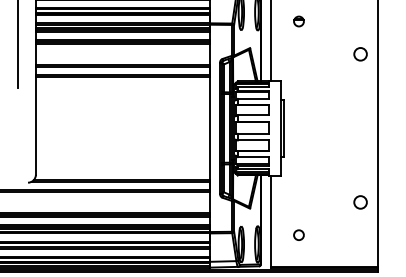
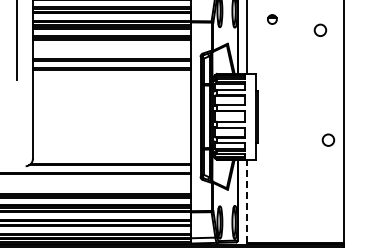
circle: (360, 53) -> (320, 29), moved
circle: (360, 201) -> (328, 139), moved
line: (271, 221) -> (247, 201), solid -> dashed
circle: (299, 234) -> (272, 213), removed

